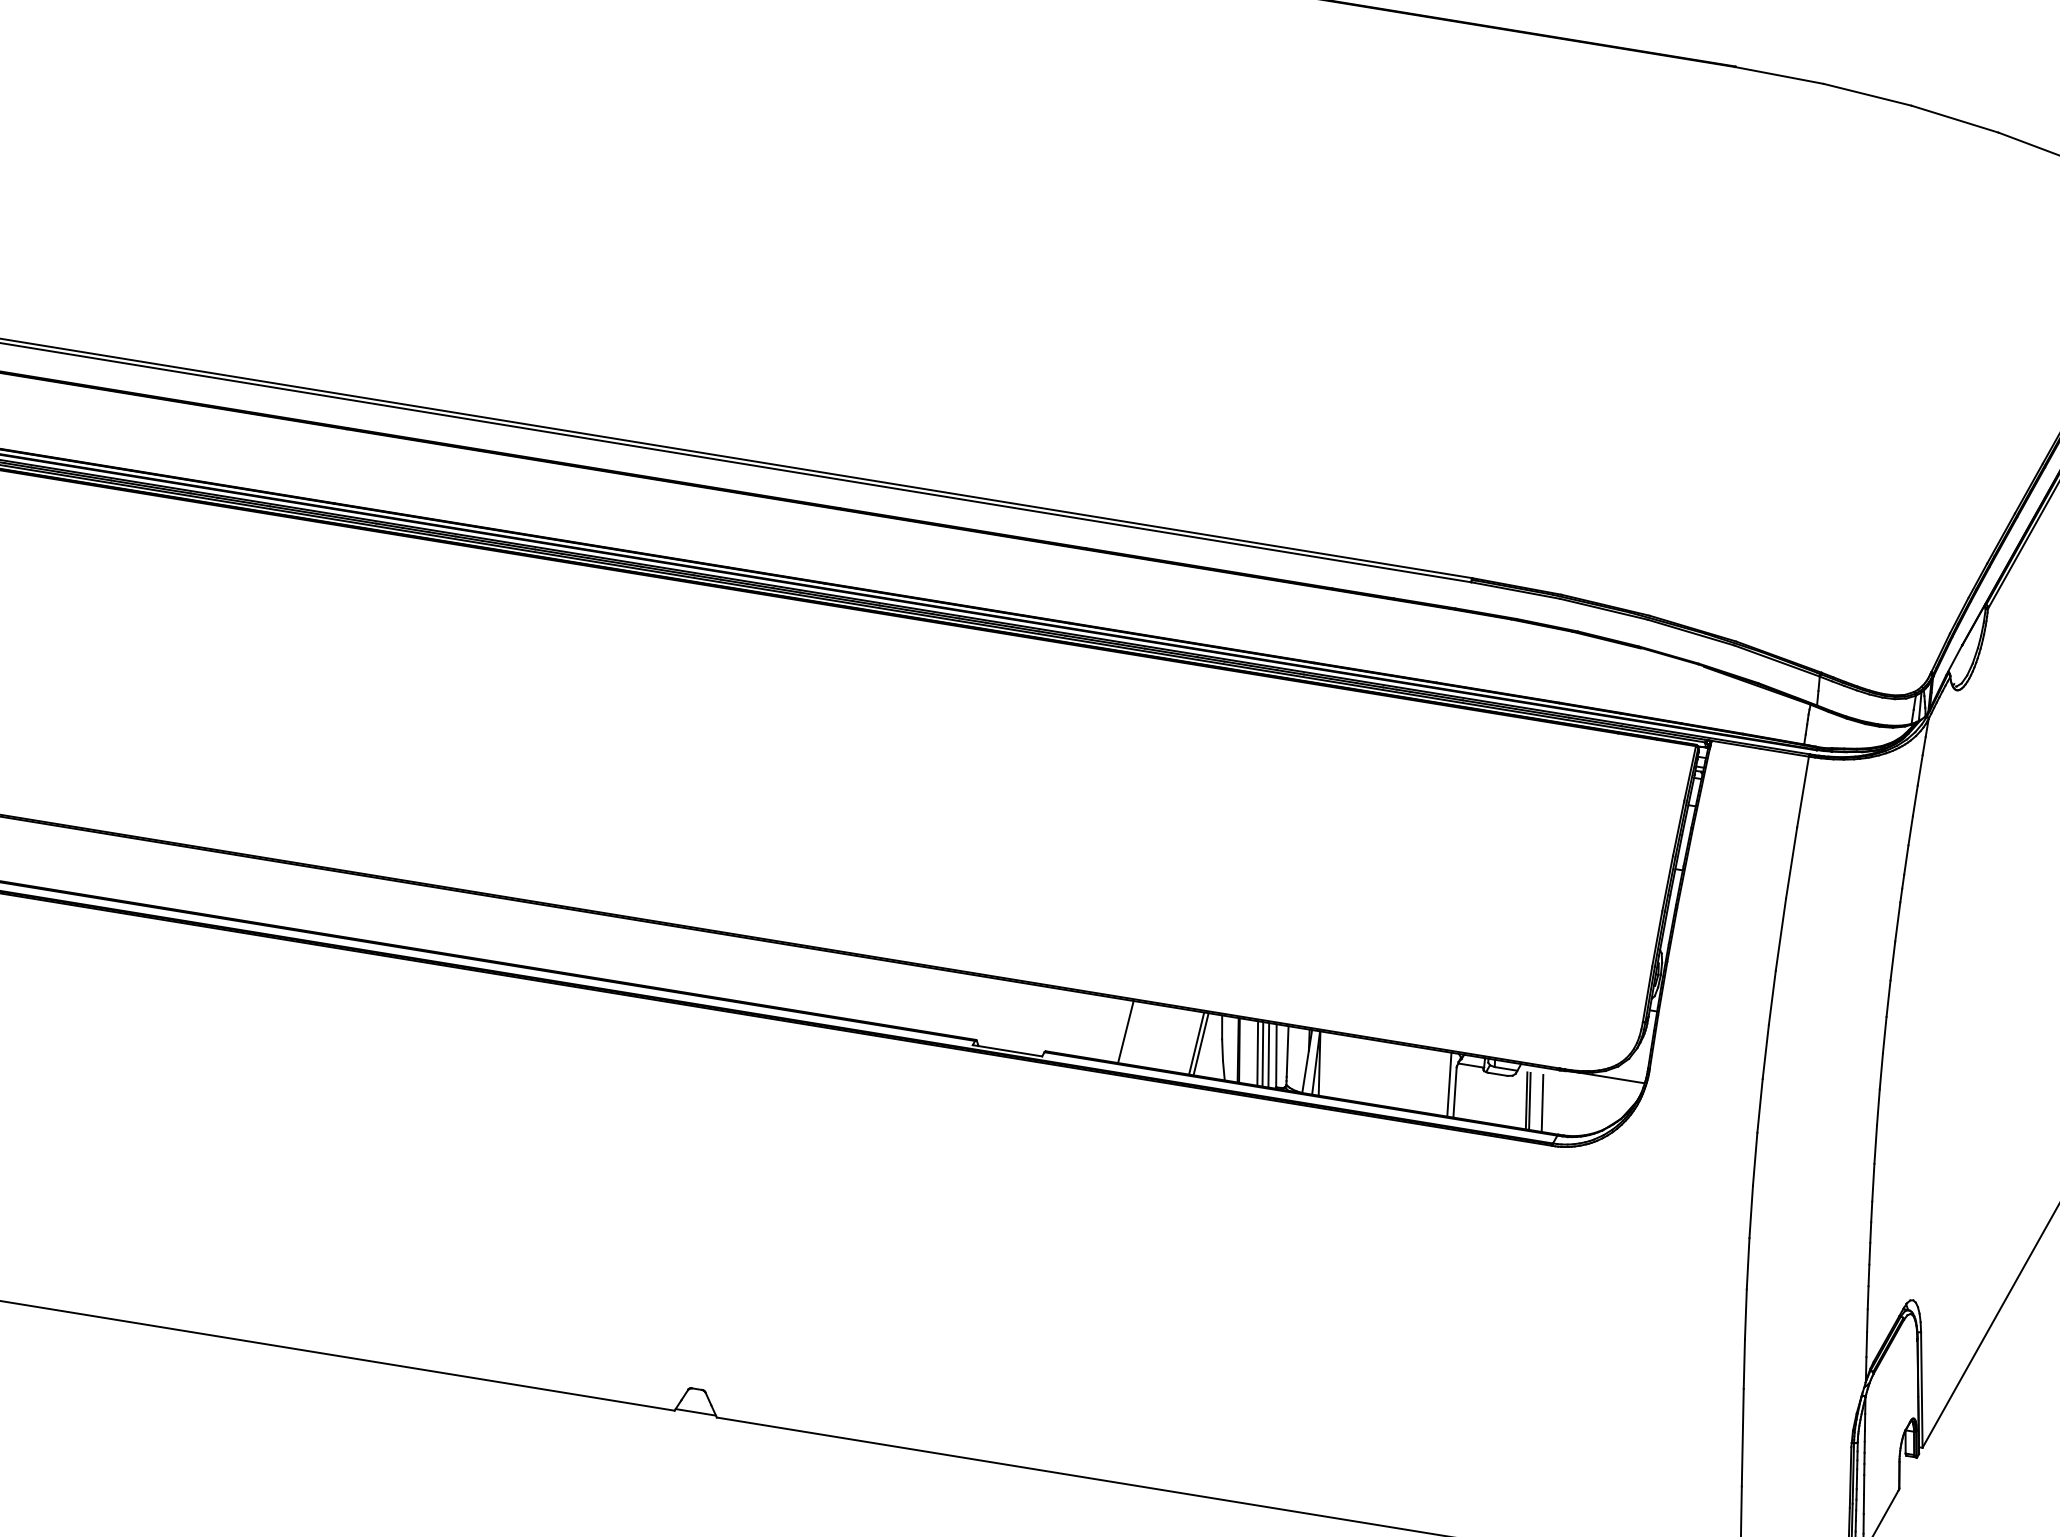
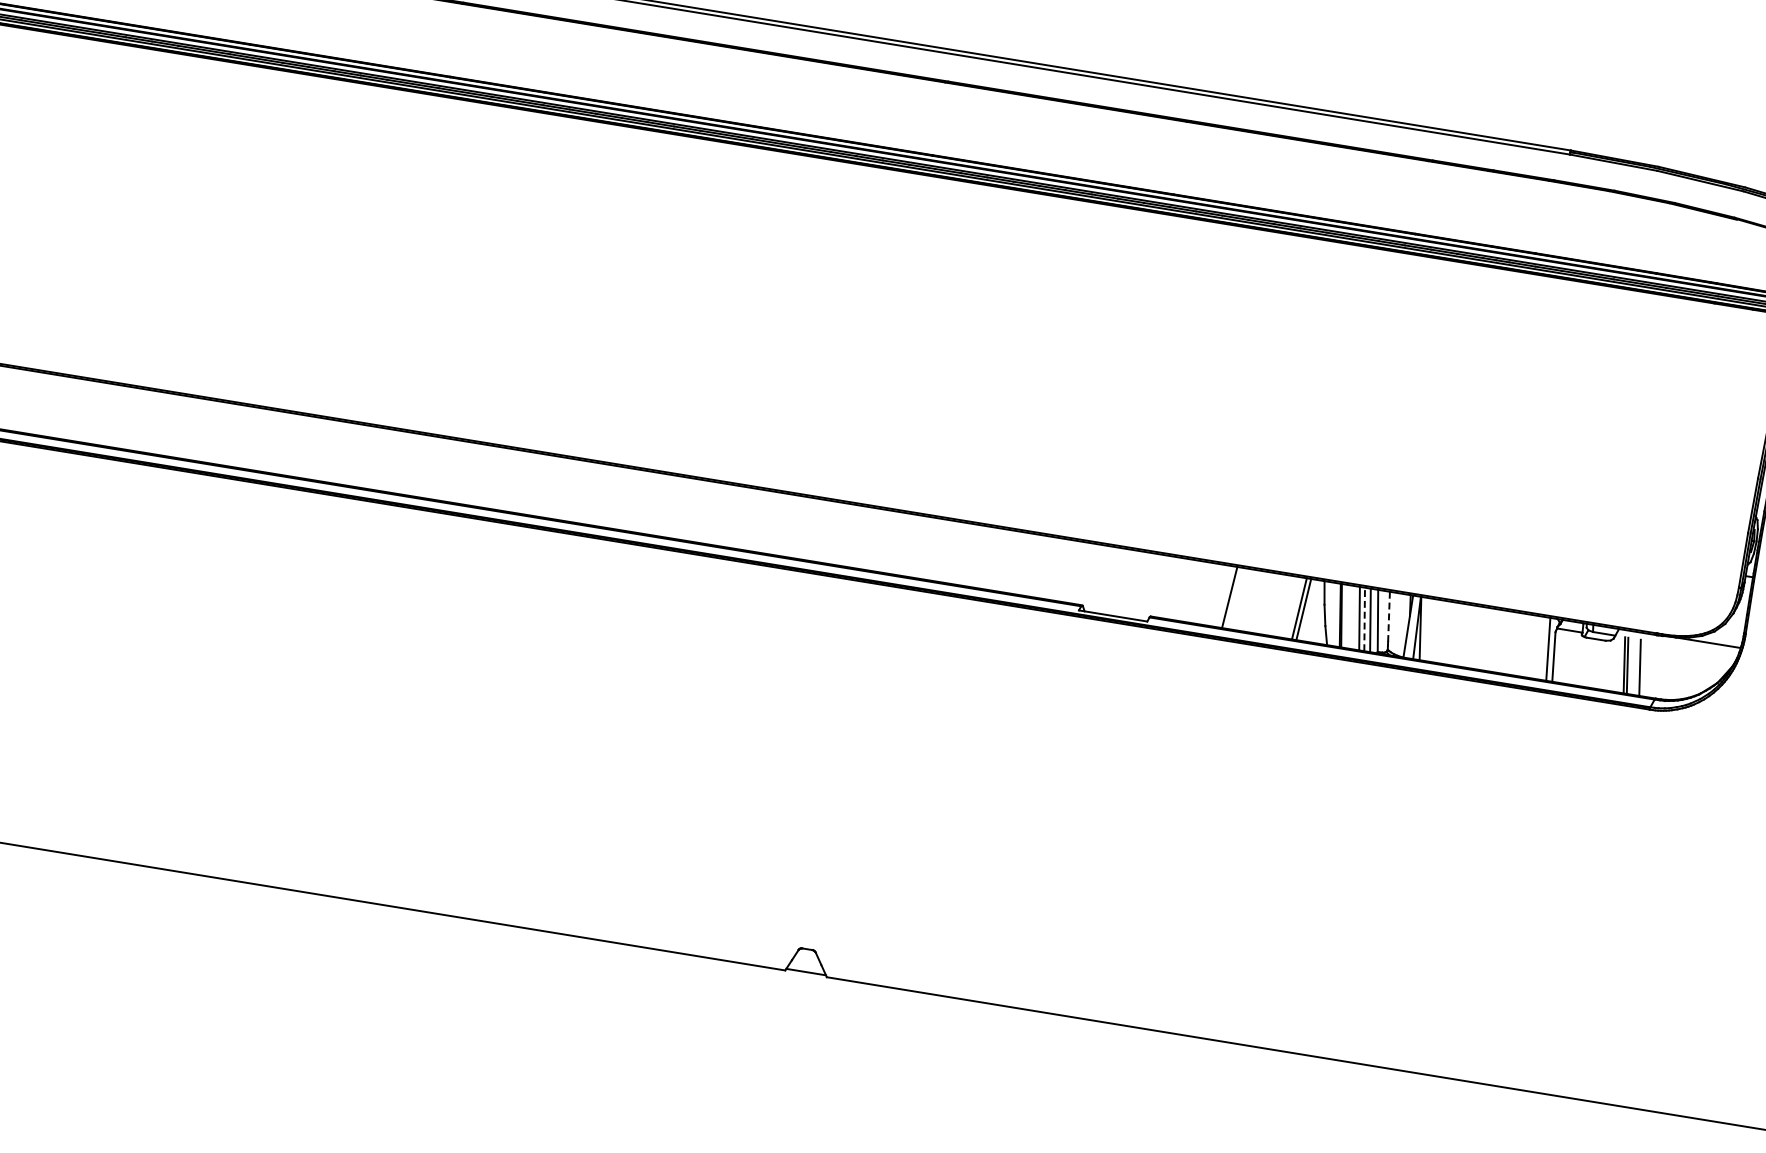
line: (1287, 1052) -> (1388, 617), solid -> dashed
line: (1262, 1053) -> (1364, 618), solid -> dashed

